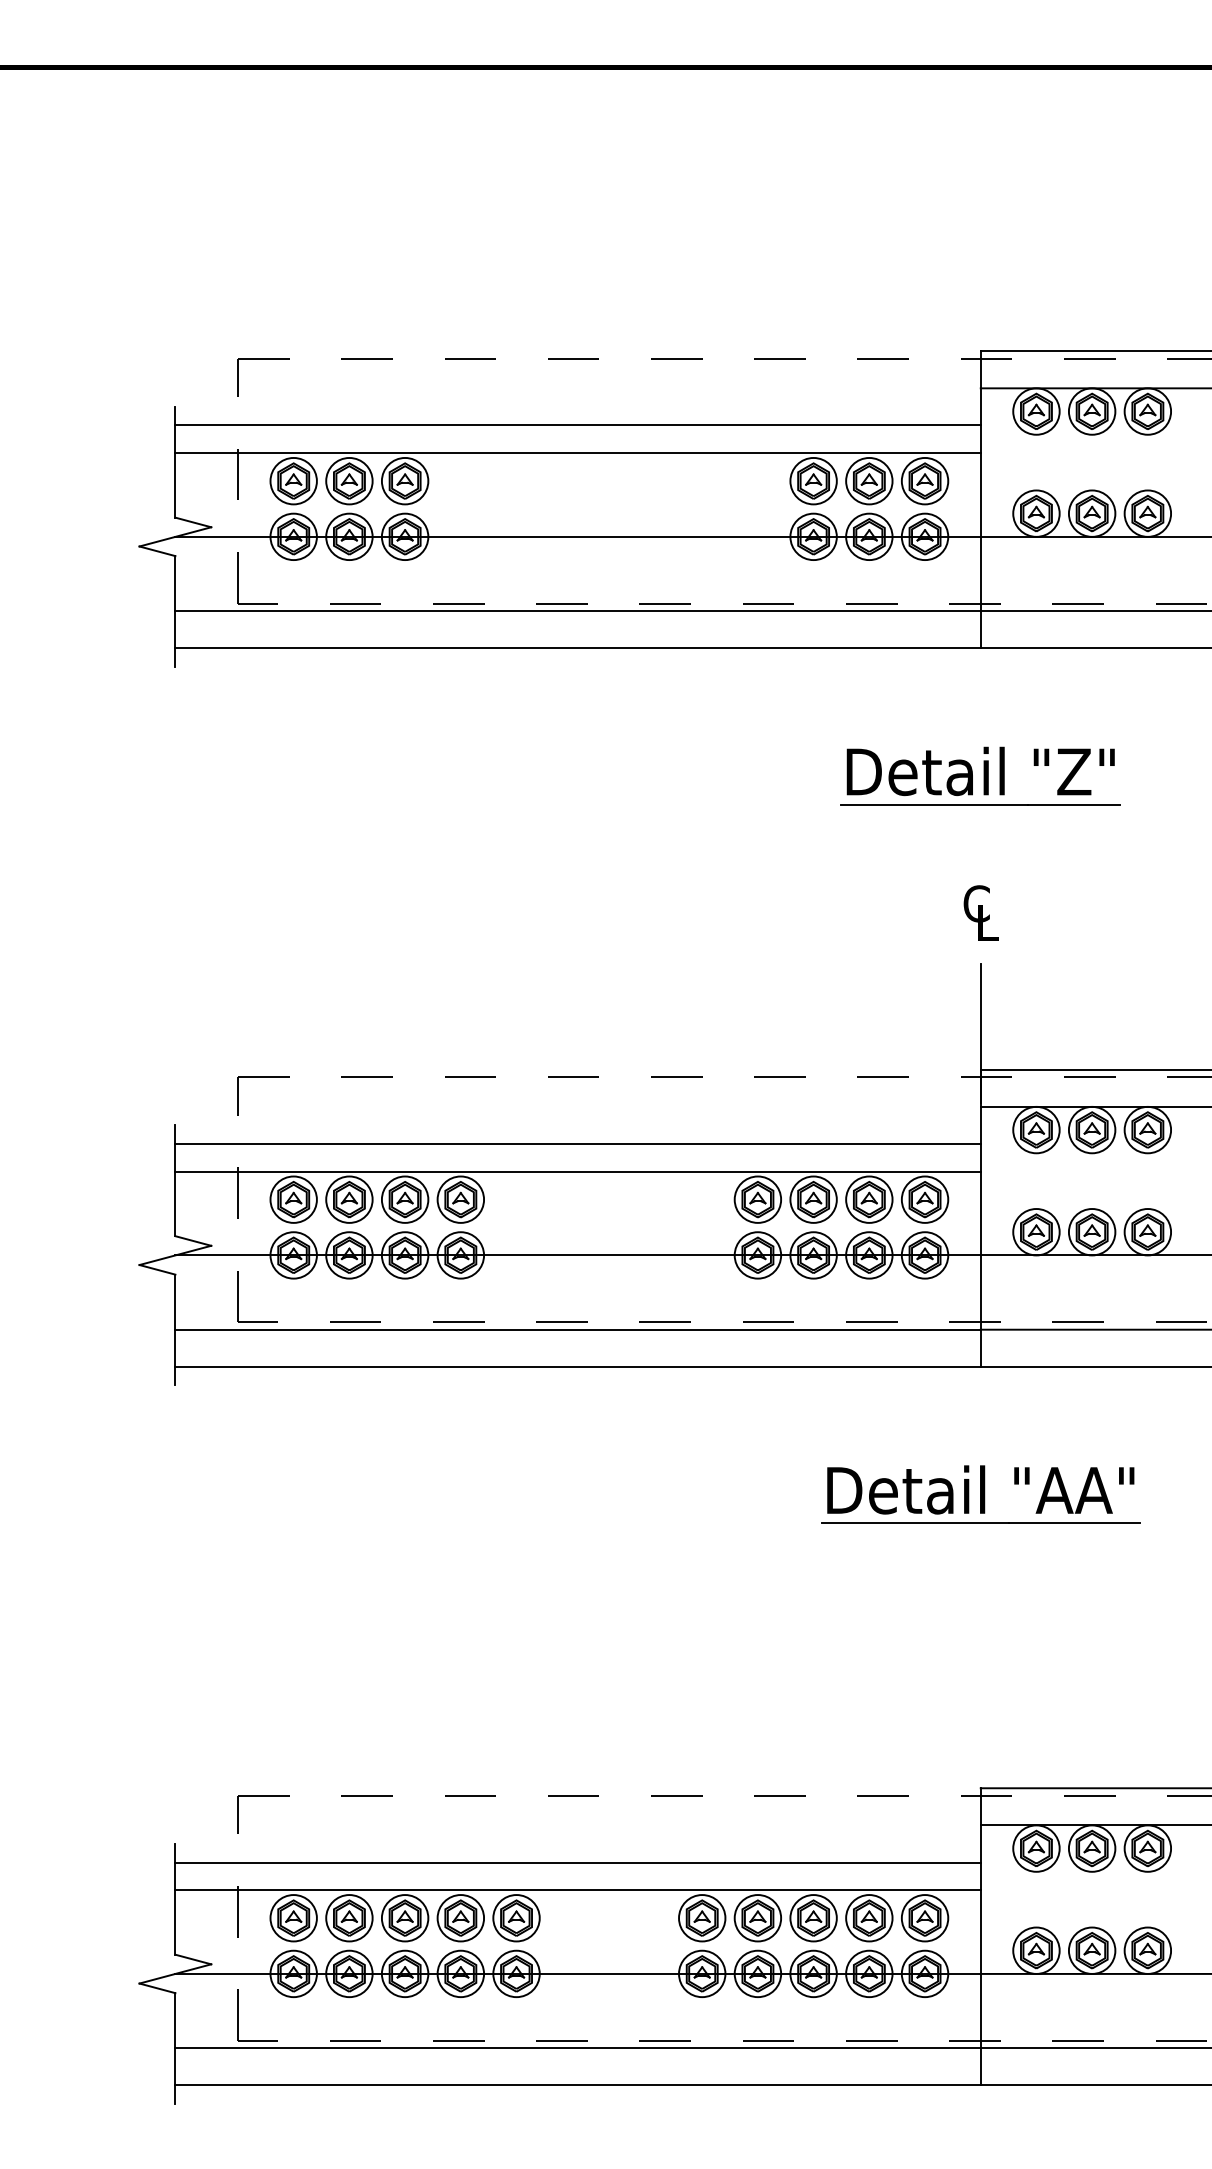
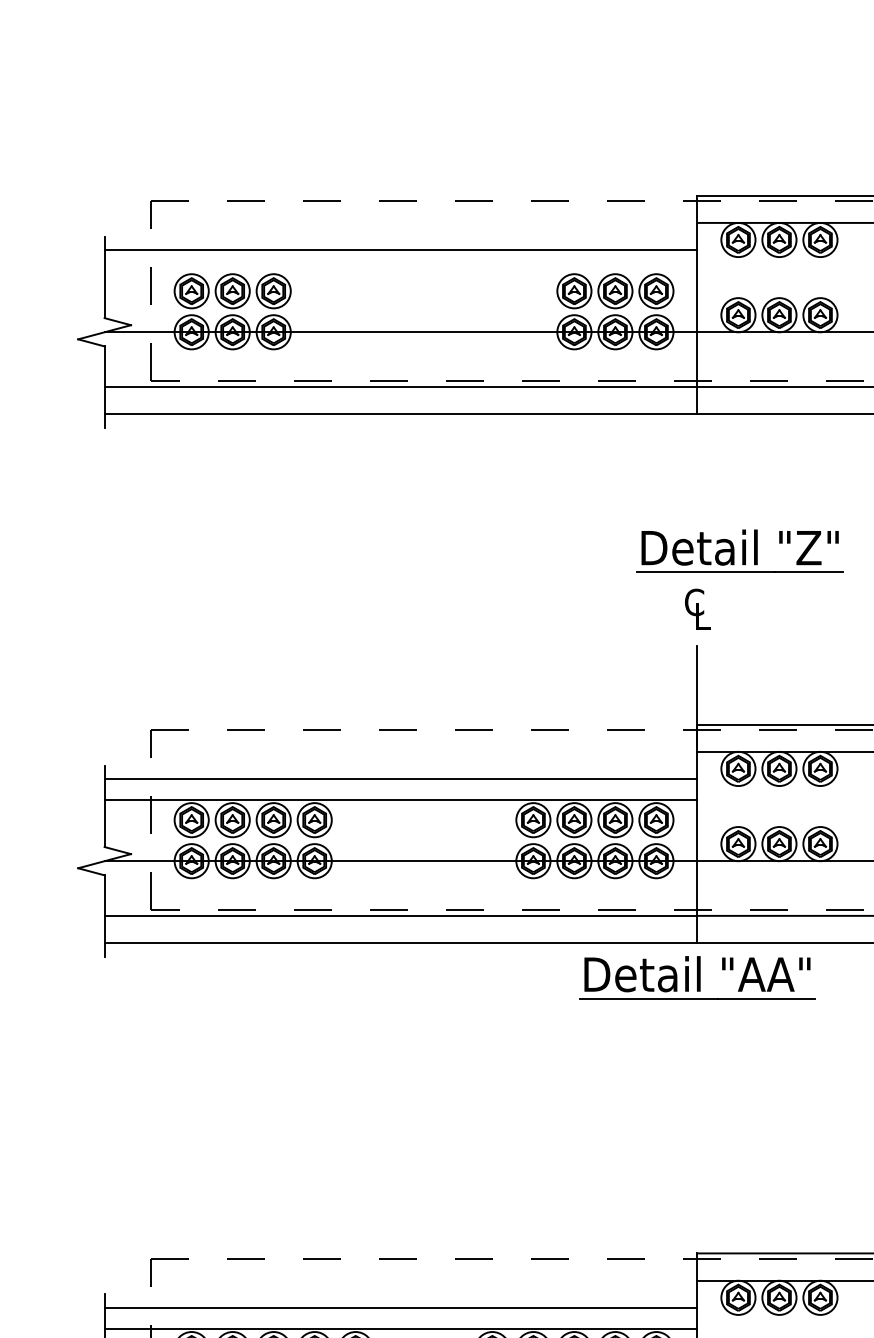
line: (577, 453) -> (400, 270), removed
part: (980, 775) -> (739, 550), moved
part: (980, 1494) -> (697, 977), moved

